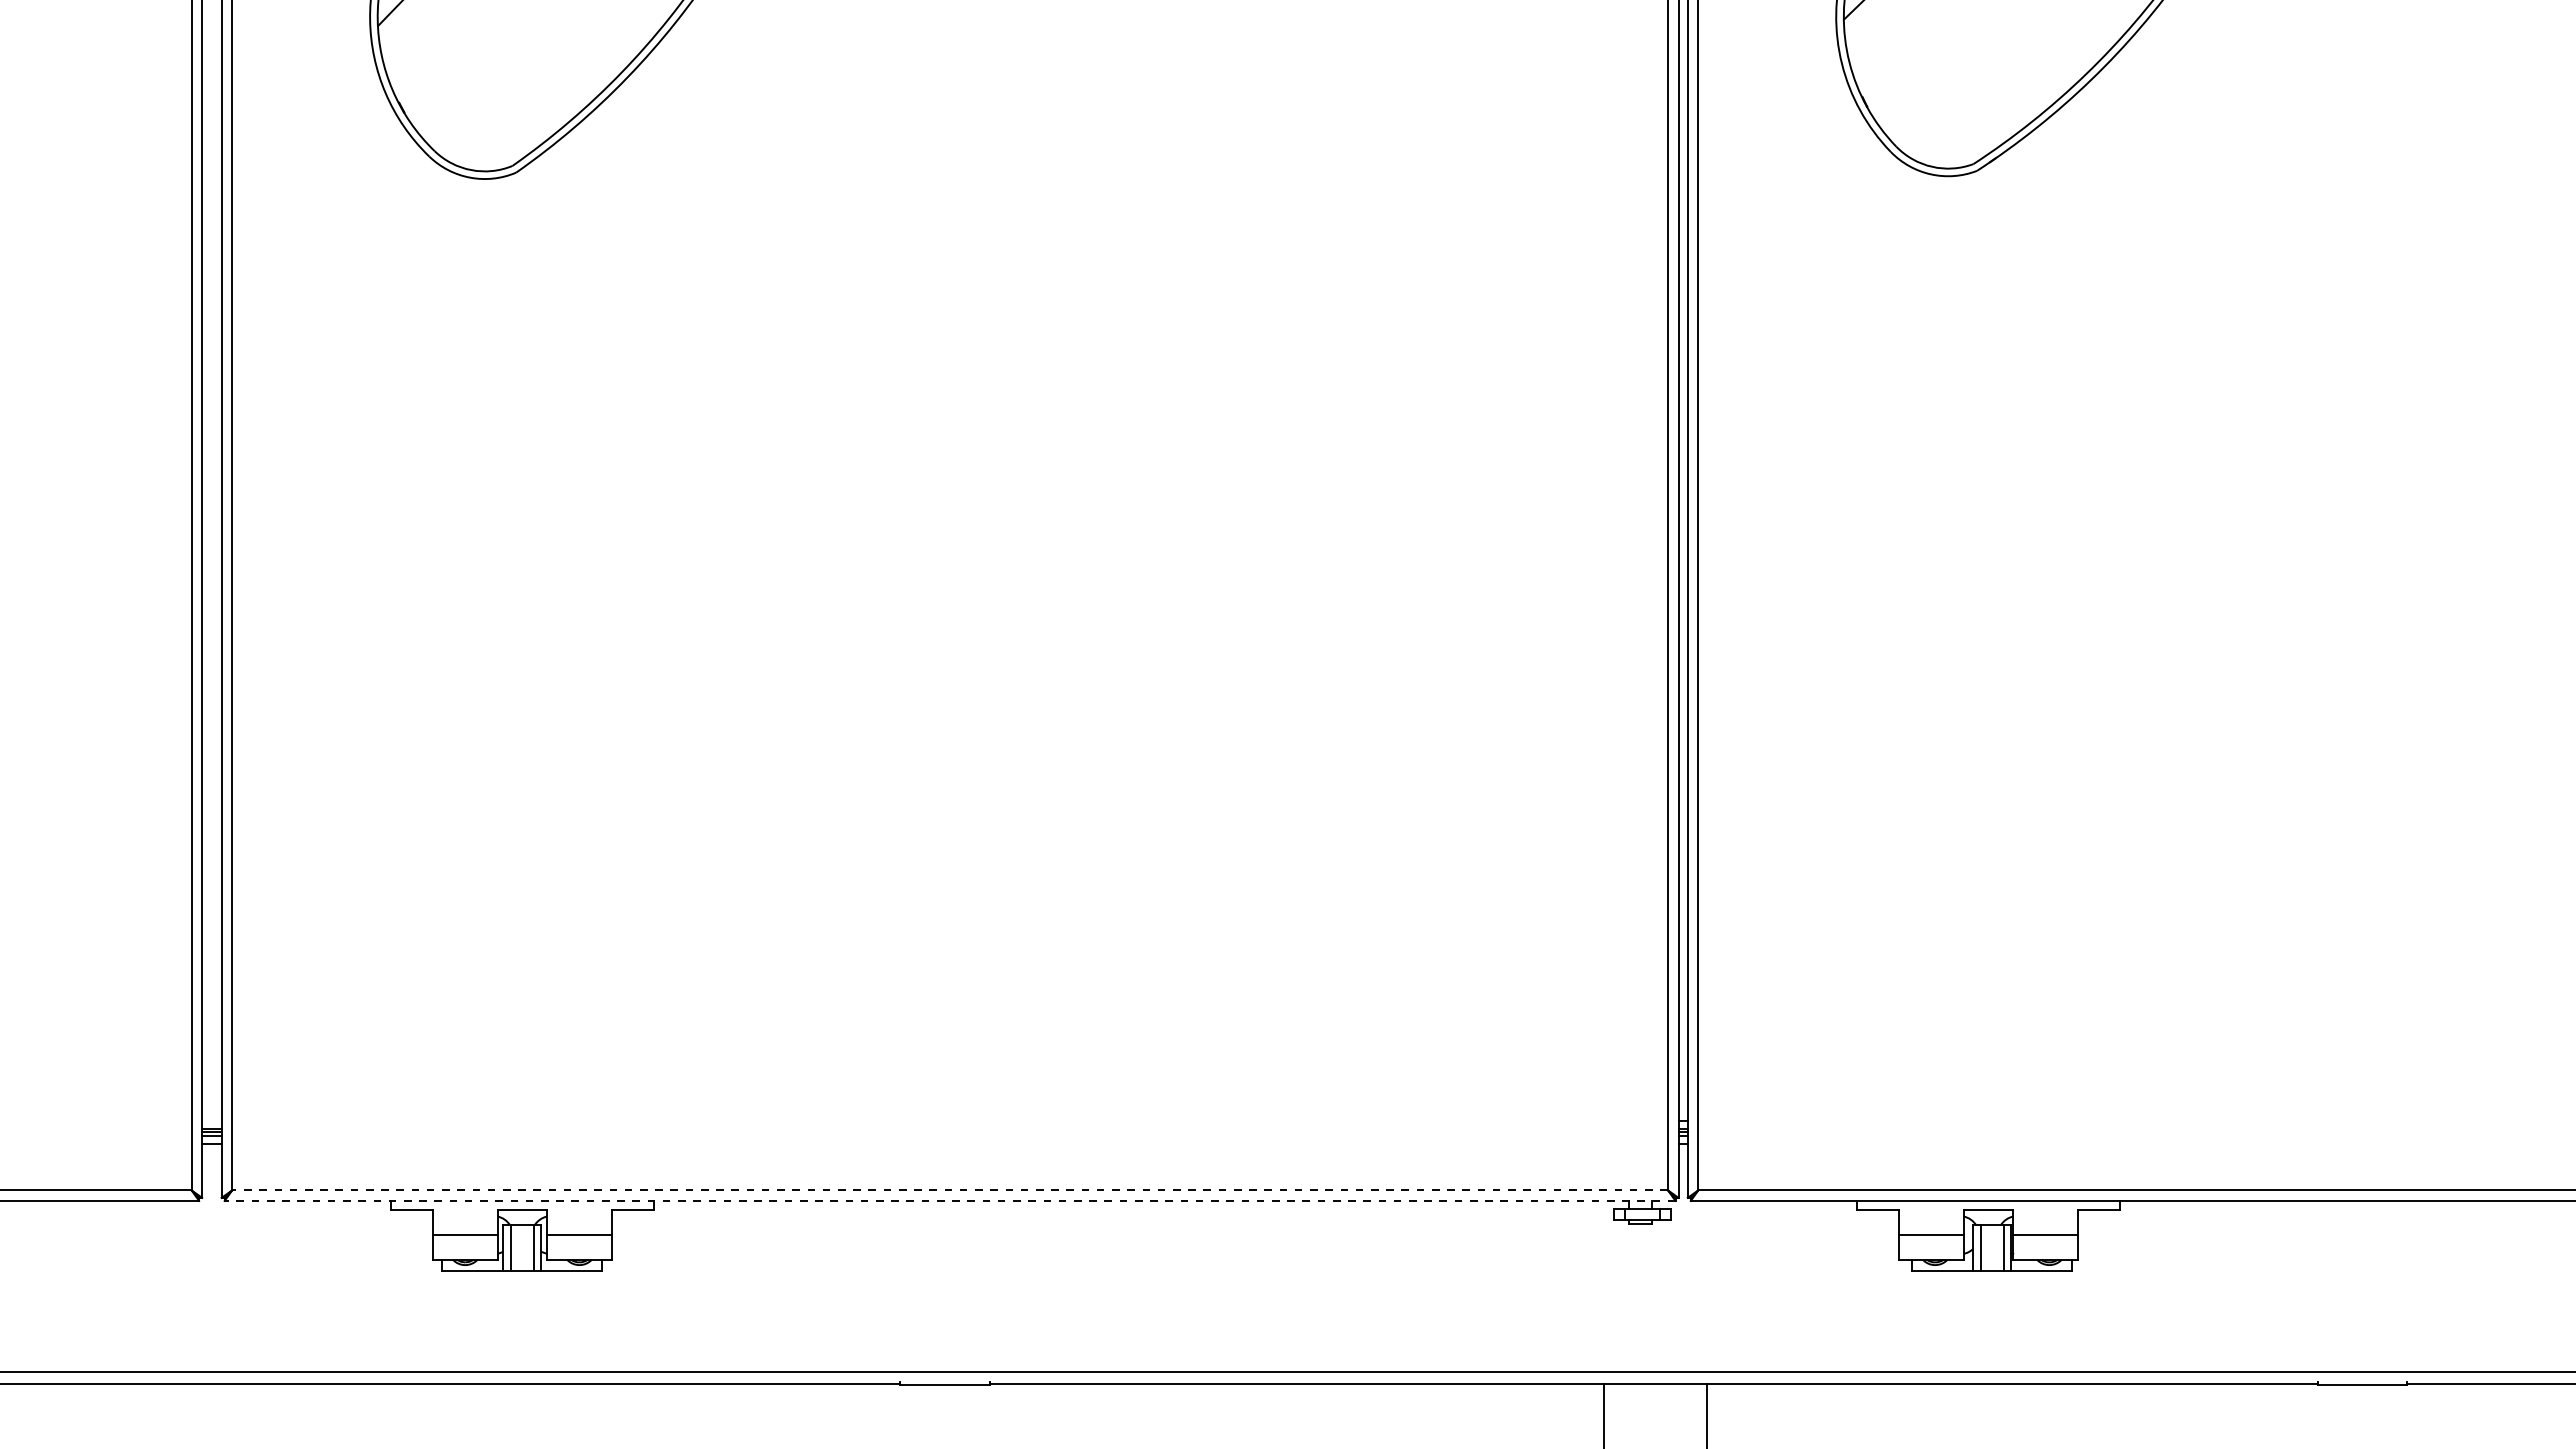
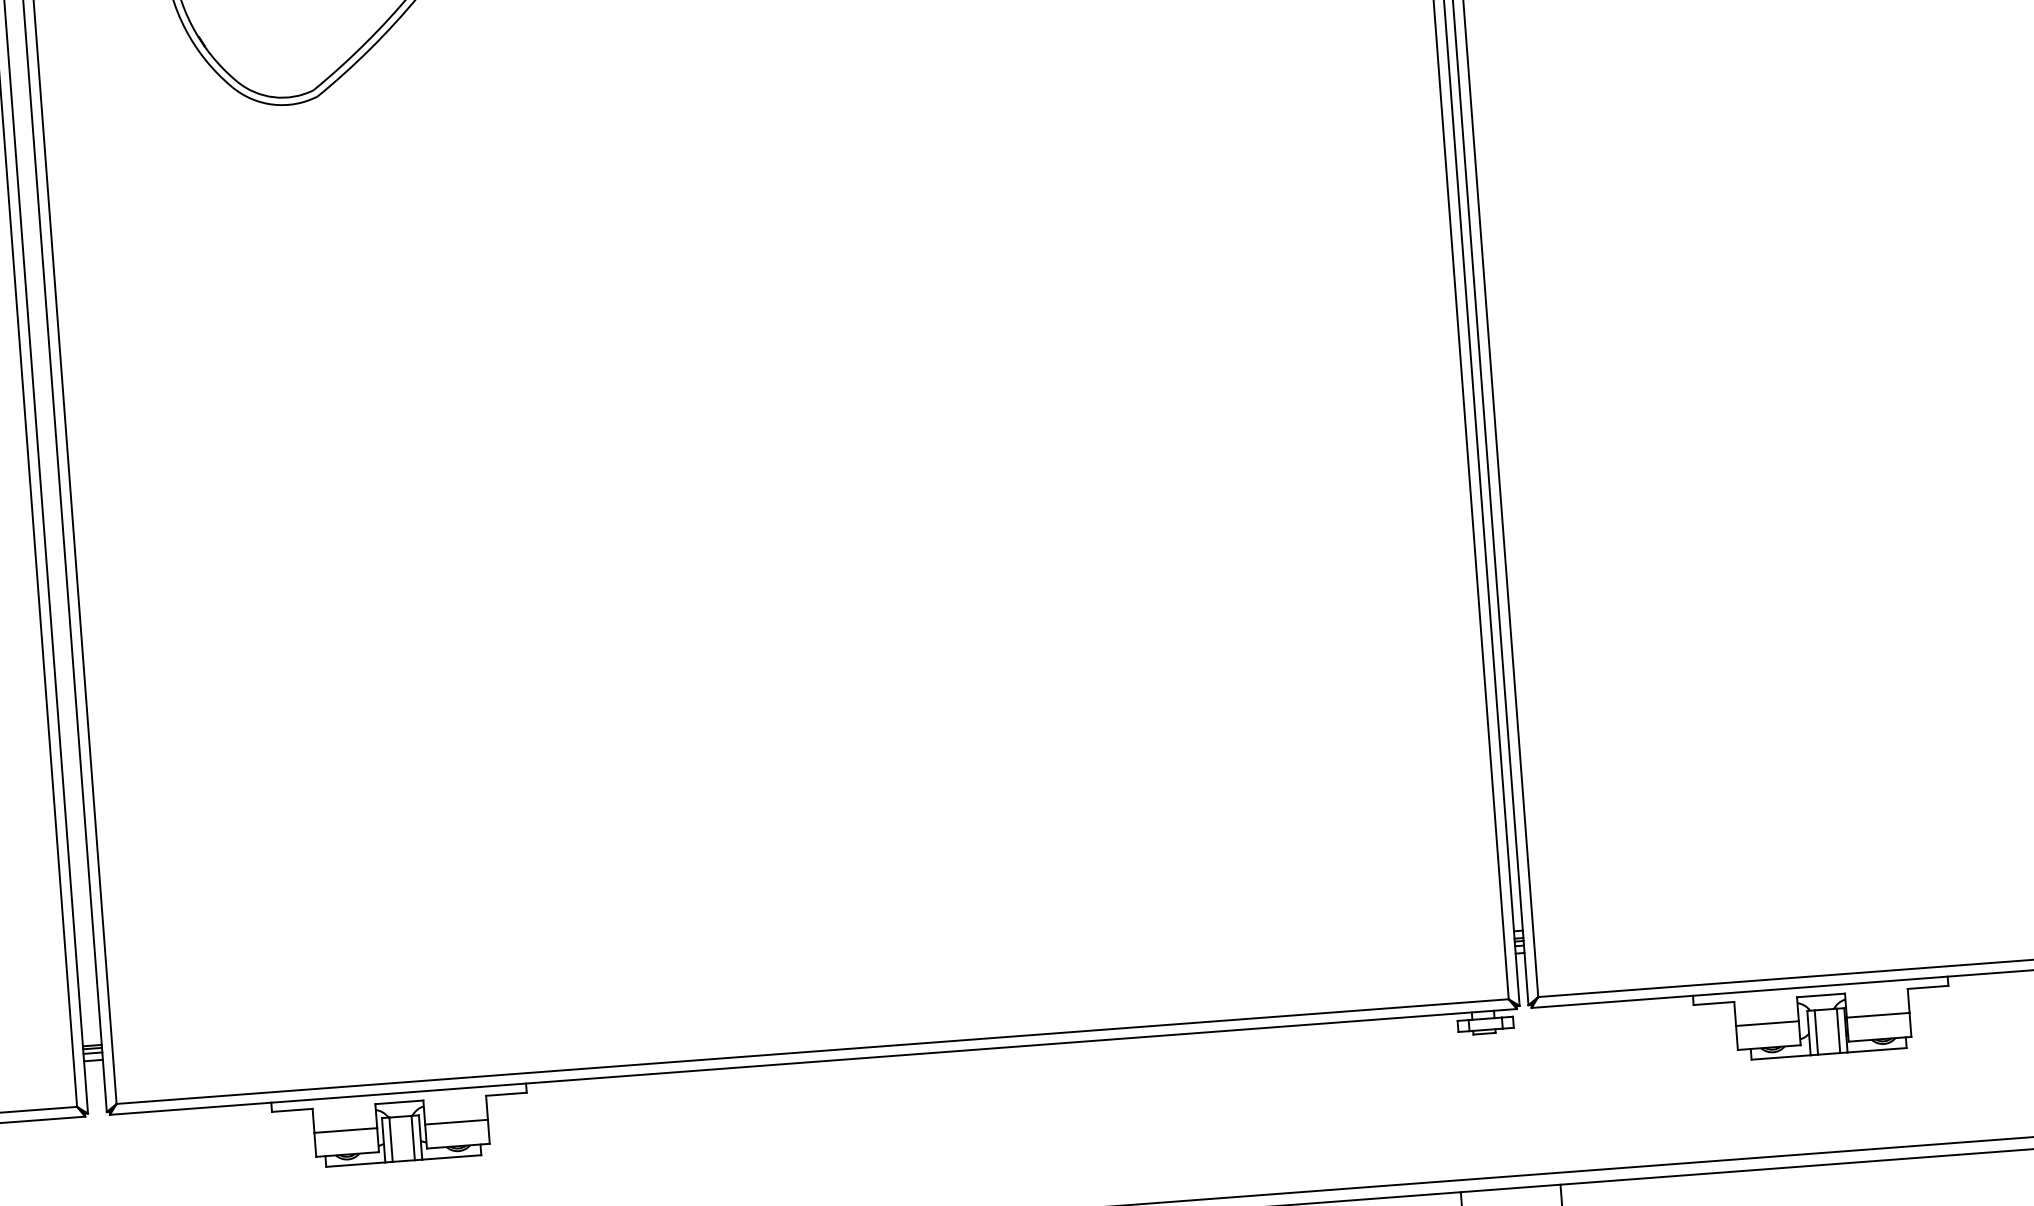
line: (950, 1190) -> (813, 1051), dashed -> solid
line: (949, 1200) -> (812, 1061), dashed -> solid

